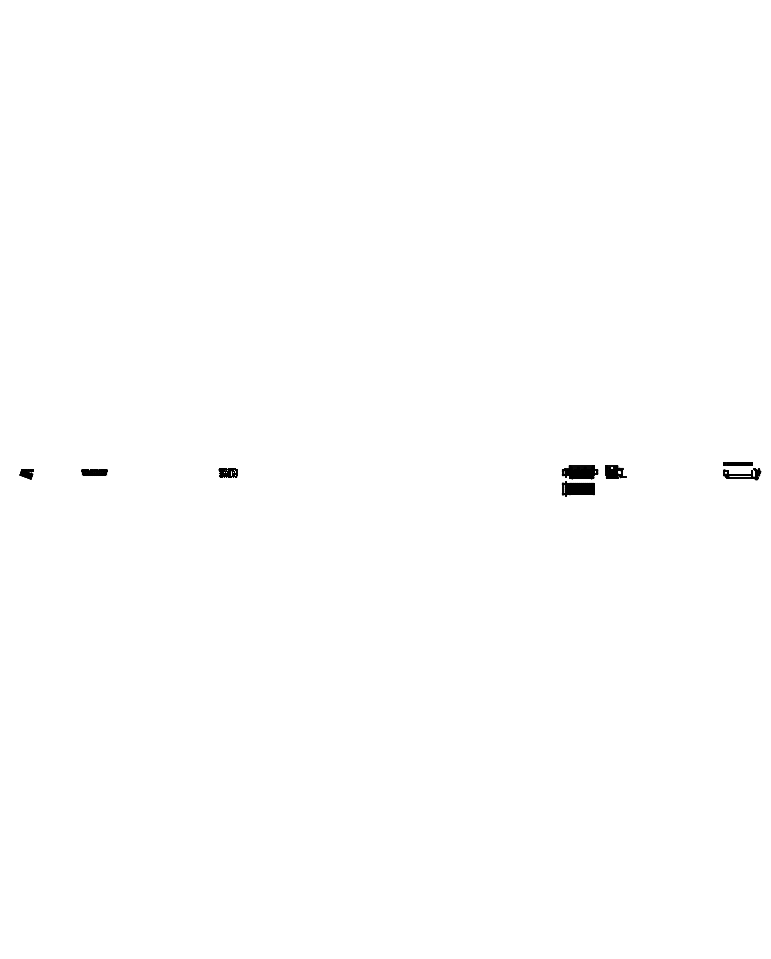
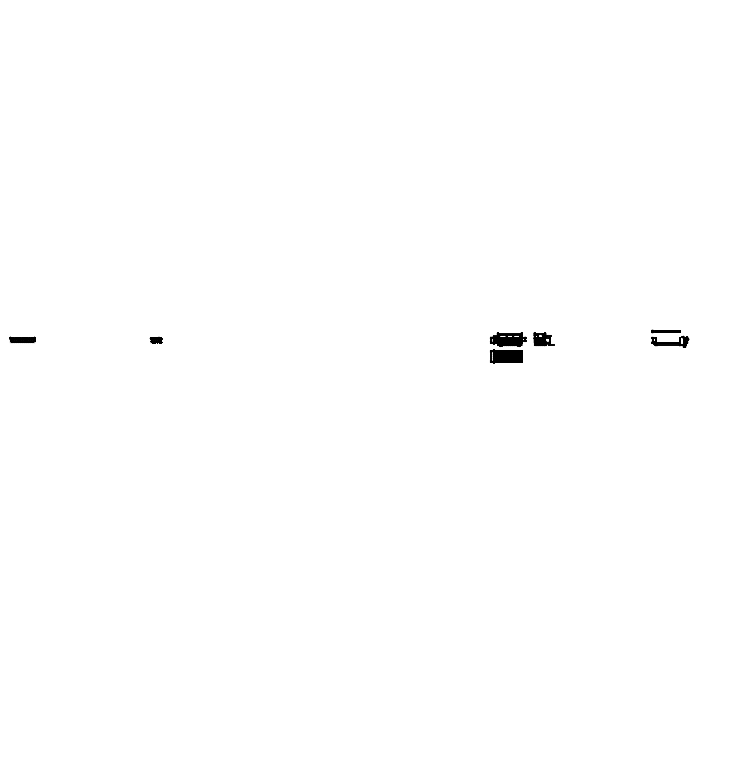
part: (227, 472) -> (155, 339), size x0.62

